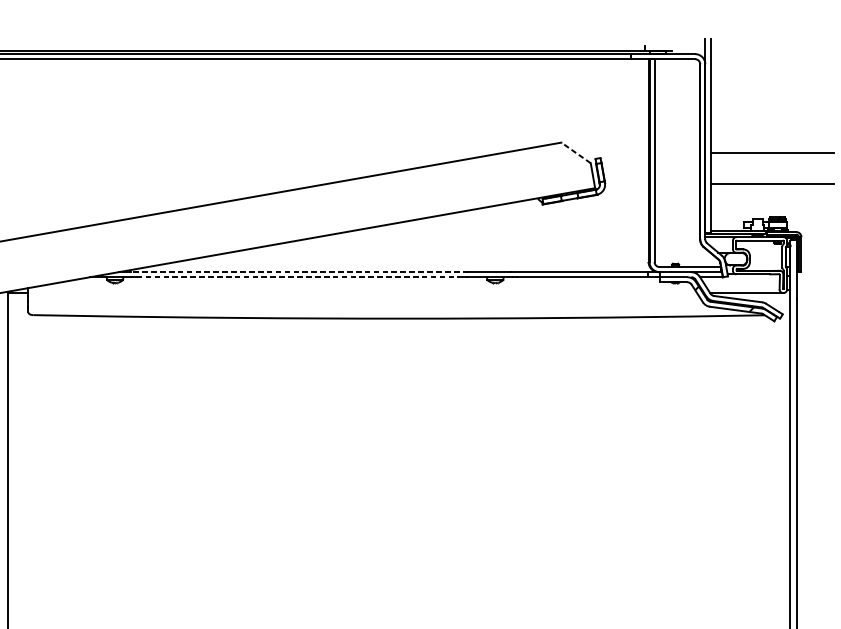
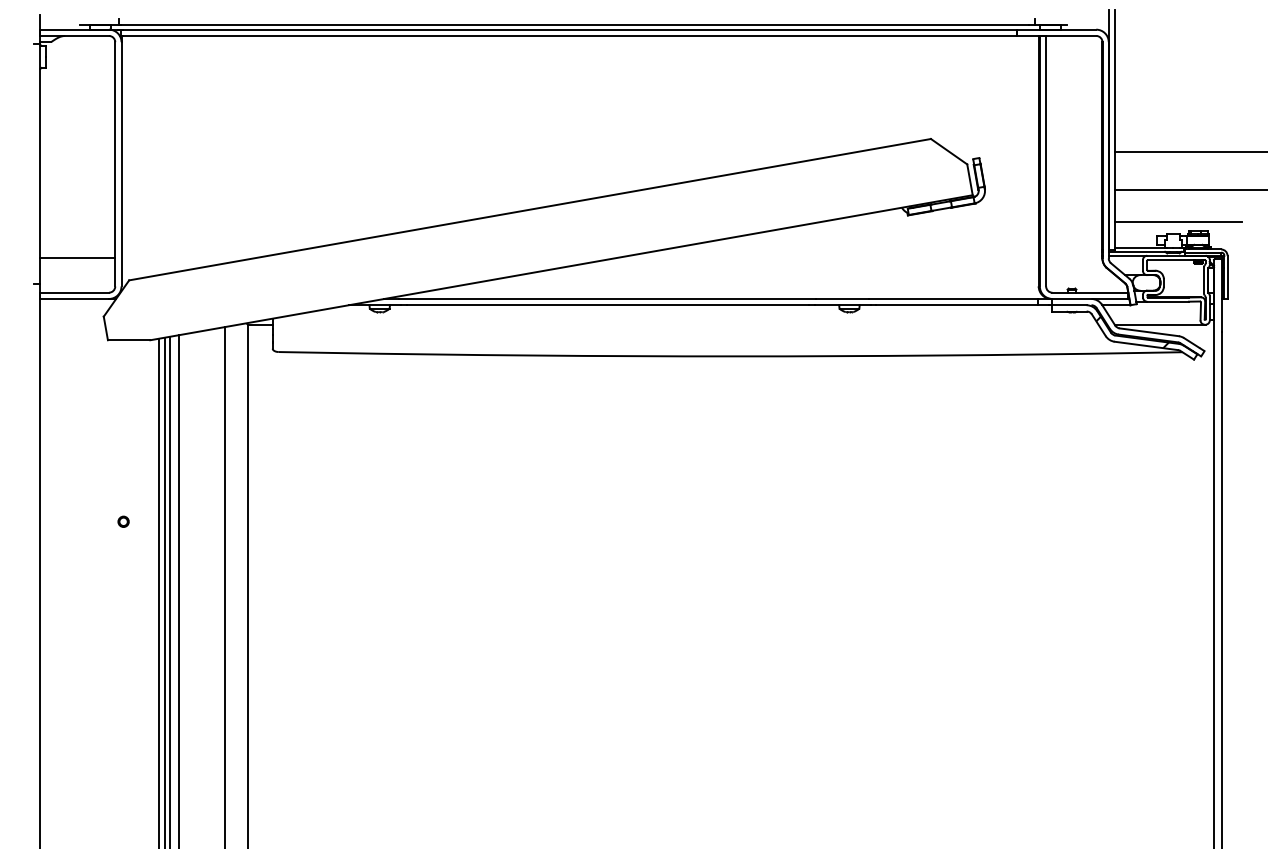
line: (575, 152) -> (948, 151), dashed -> solid
line: (761, 210) -> (1178, 222), added
line: (299, 271) -> (607, 298), dashed -> solid
line: (300, 277) -> (608, 305), dashed -> solid

